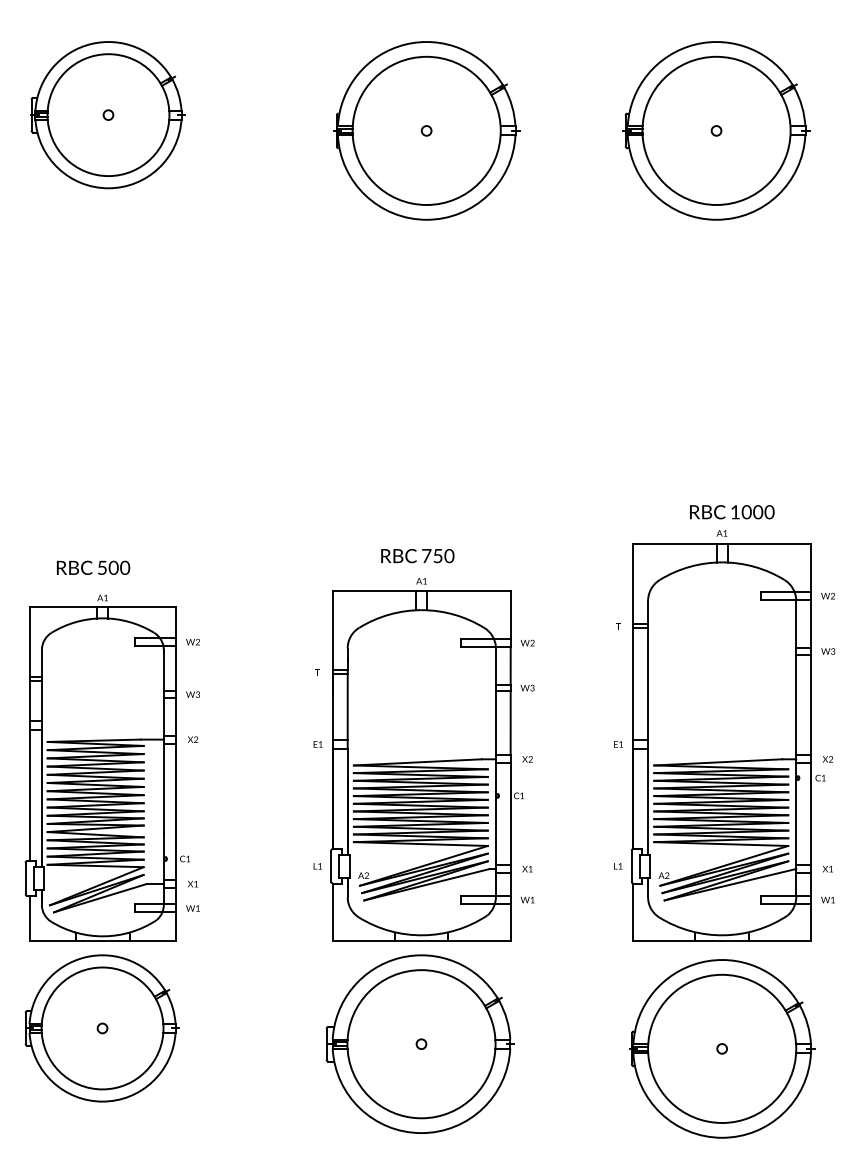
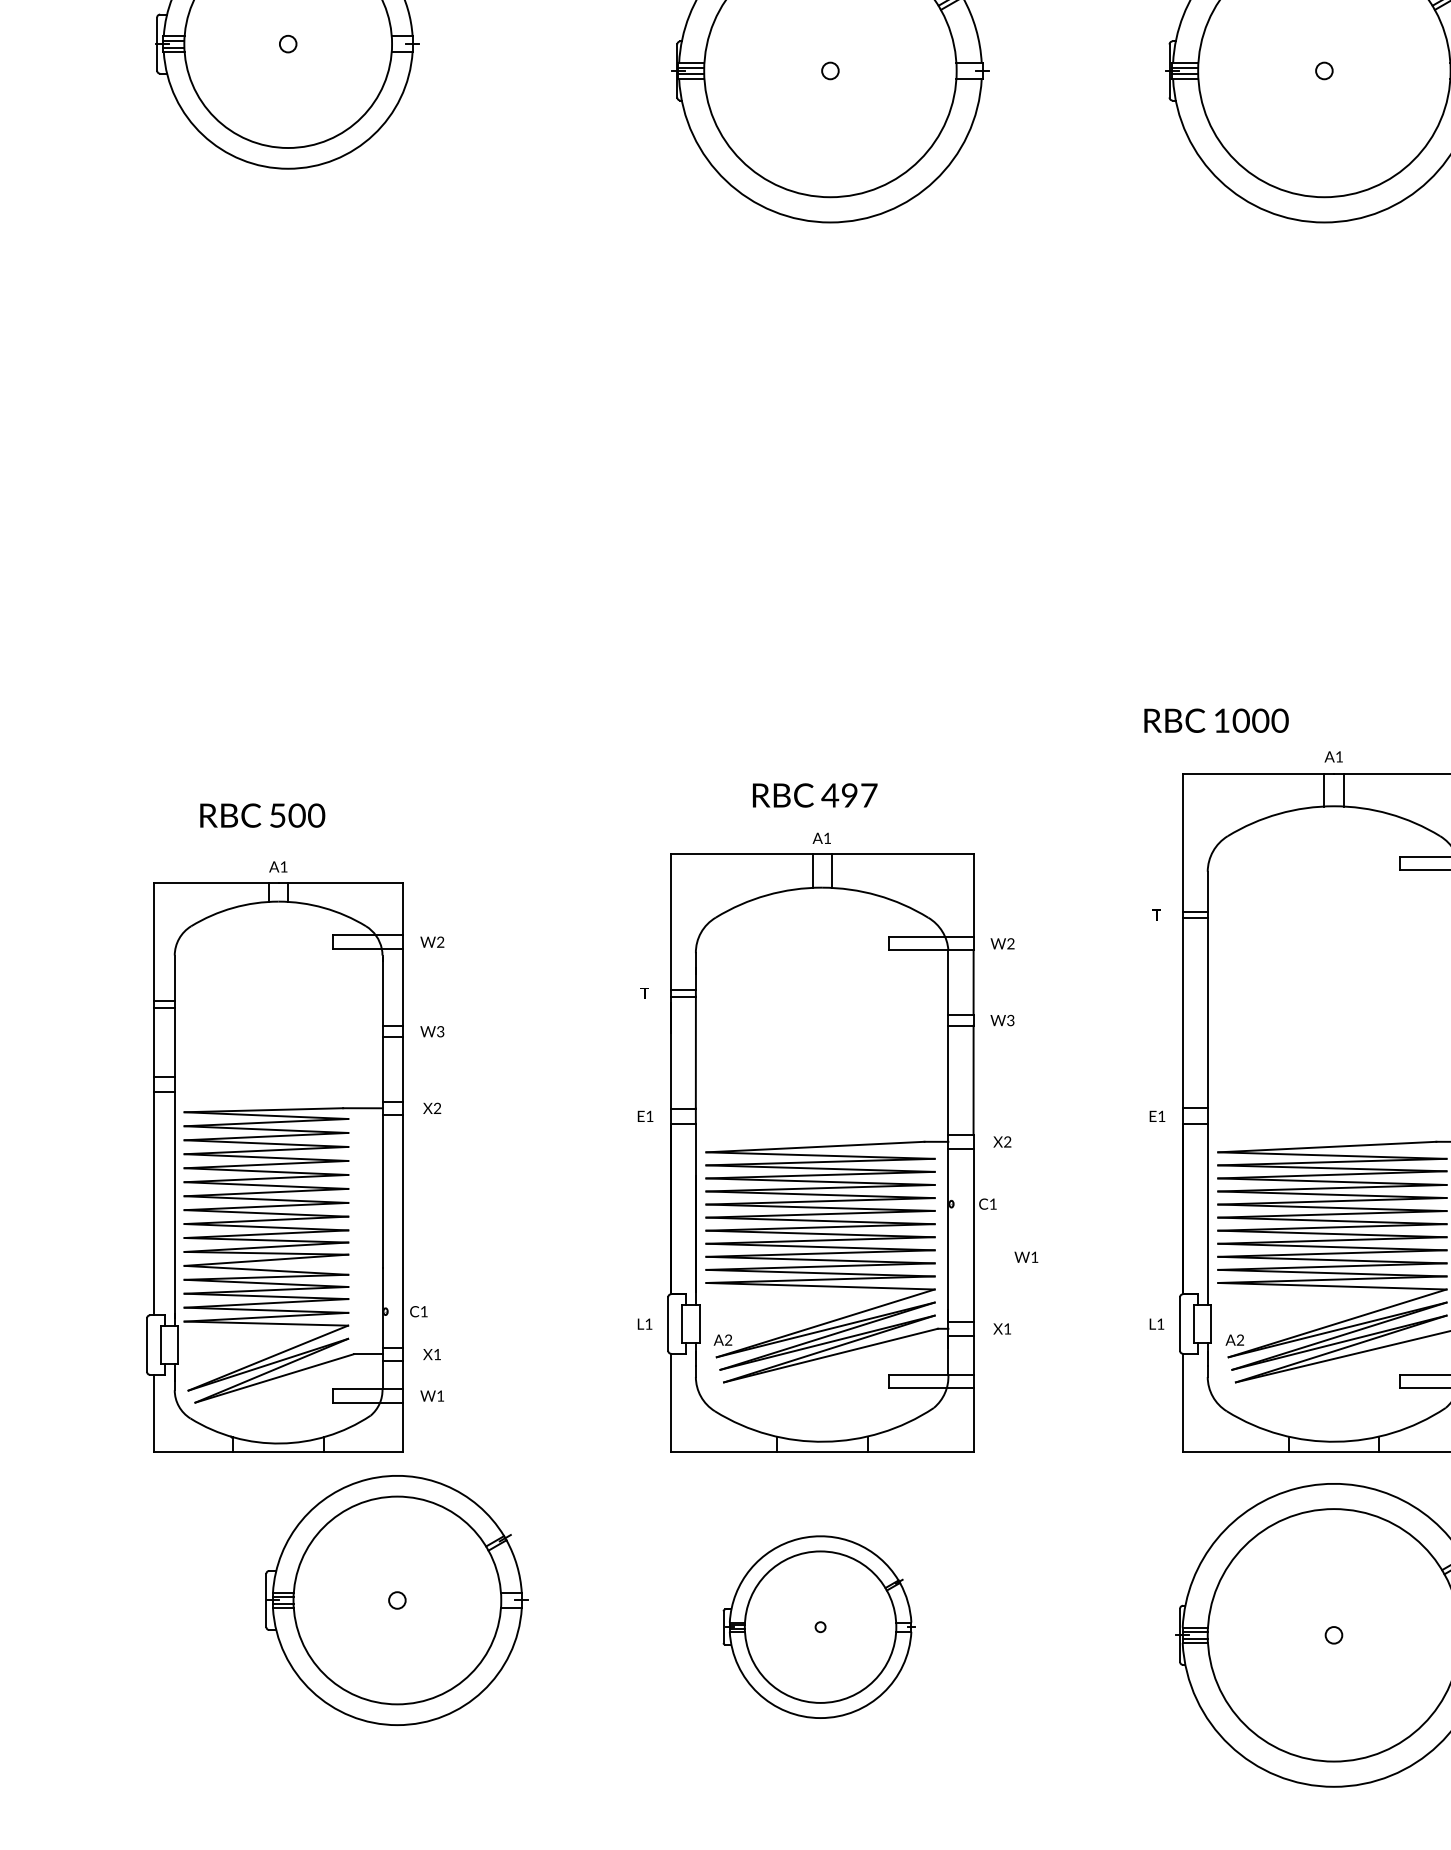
text: (732, 512) -> (1216, 721), moved
text: (437, 556) -> (848, 796), 750 -> 497
text: (527, 899) -> (1026, 1256), moved
part: (101, 1028) -> (395, 1600), moved
part: (419, 1043) -> (818, 1626), size x0.6

